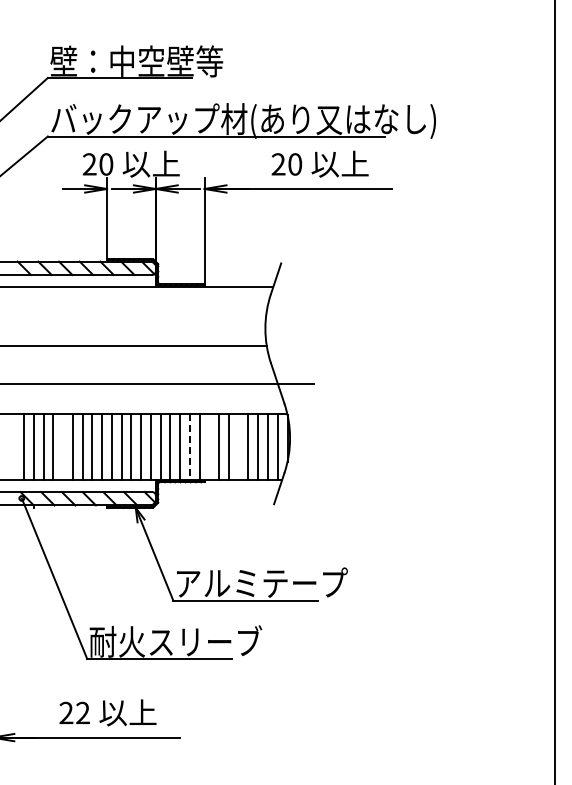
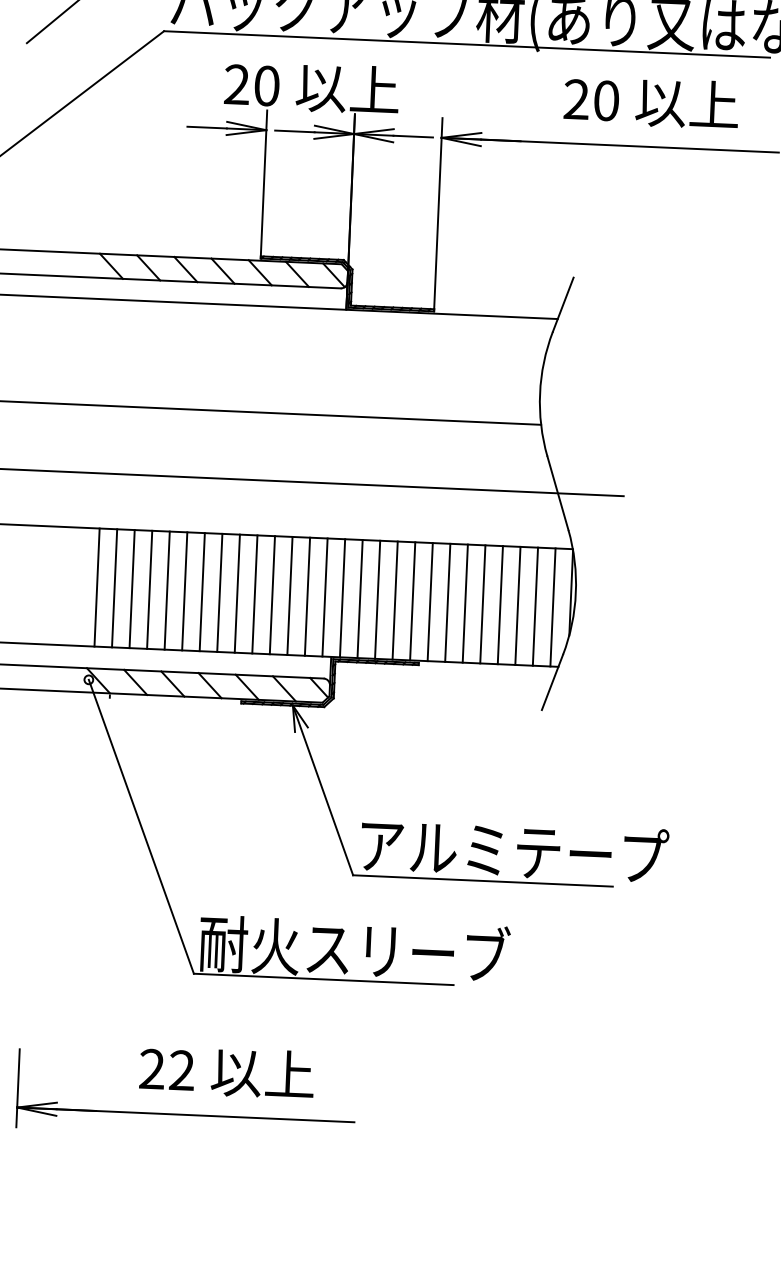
line: (63, 446) -> (167, 589), added
line: (209, 446) -> (430, 601), added
line: (238, 446) -> (482, 603), added
line: (189, 447) -> (394, 601), dashed -> solid

